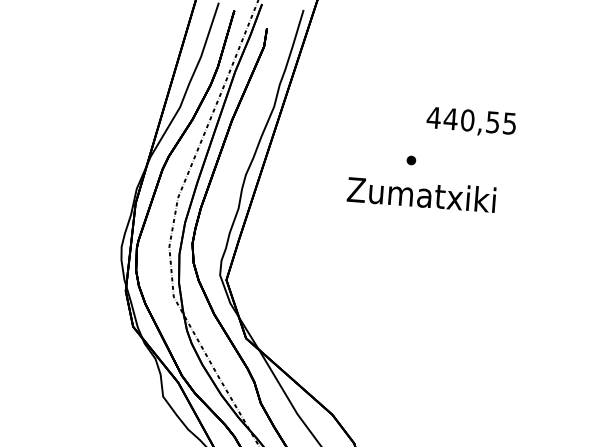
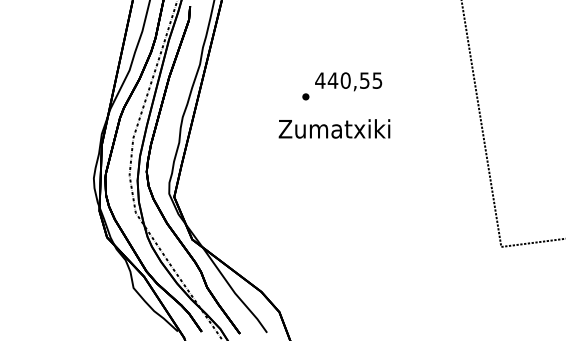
text: (471, 121) -> (348, 81), moved
text: (421, 194) -> (334, 128), moved

